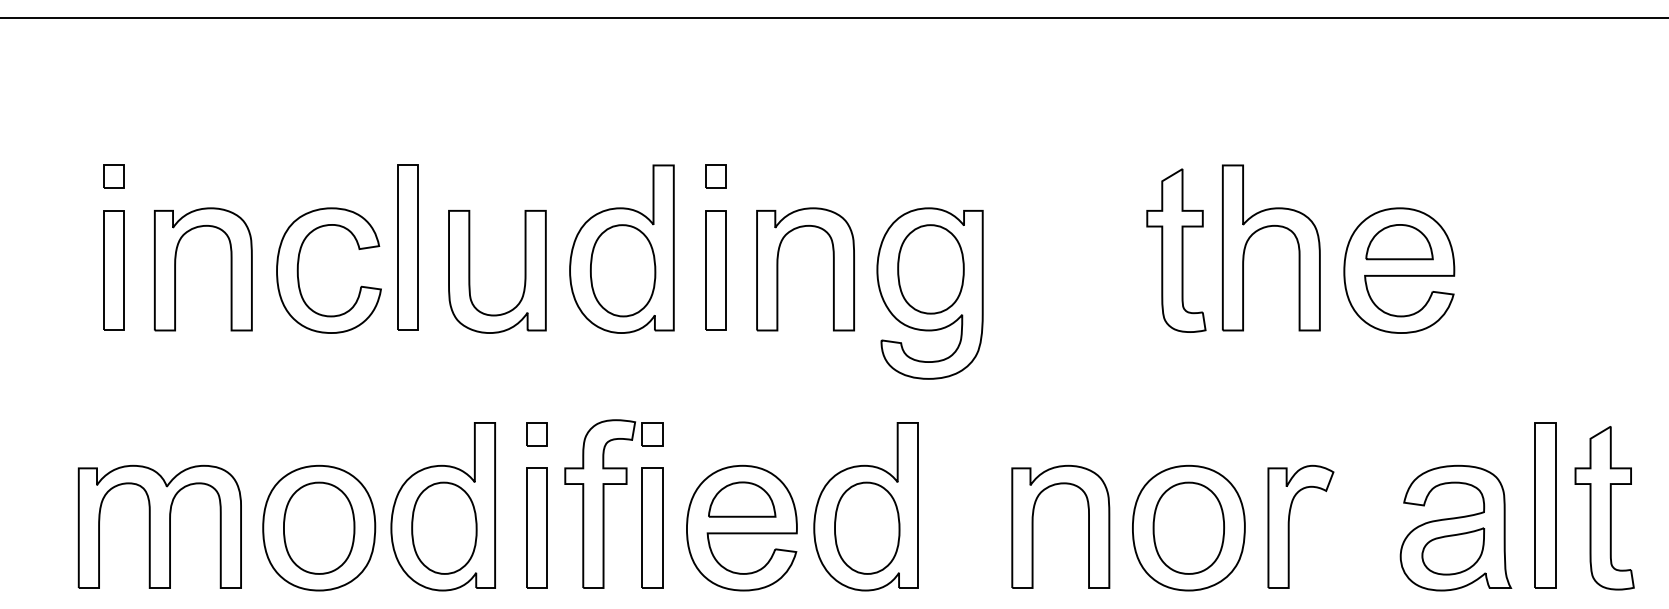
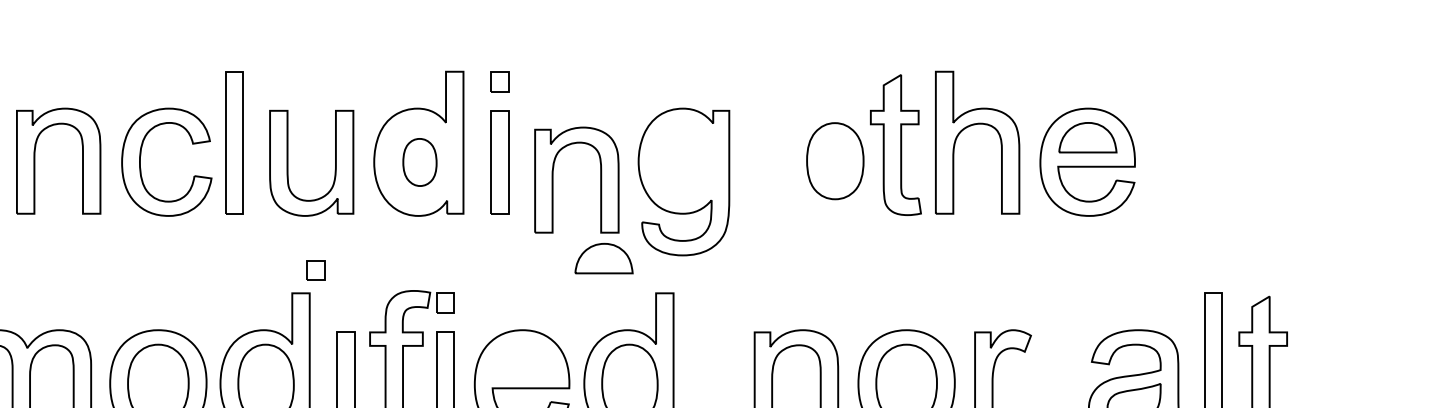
part: (778, 269) -> (553, 180), moved
part: (930, 269) -> (834, 161), moved
part: (623, 270) -> (420, 162), size x0.6
part: (536, 434) -> (315, 270), moved
part: (742, 499) -> (604, 258), moved

